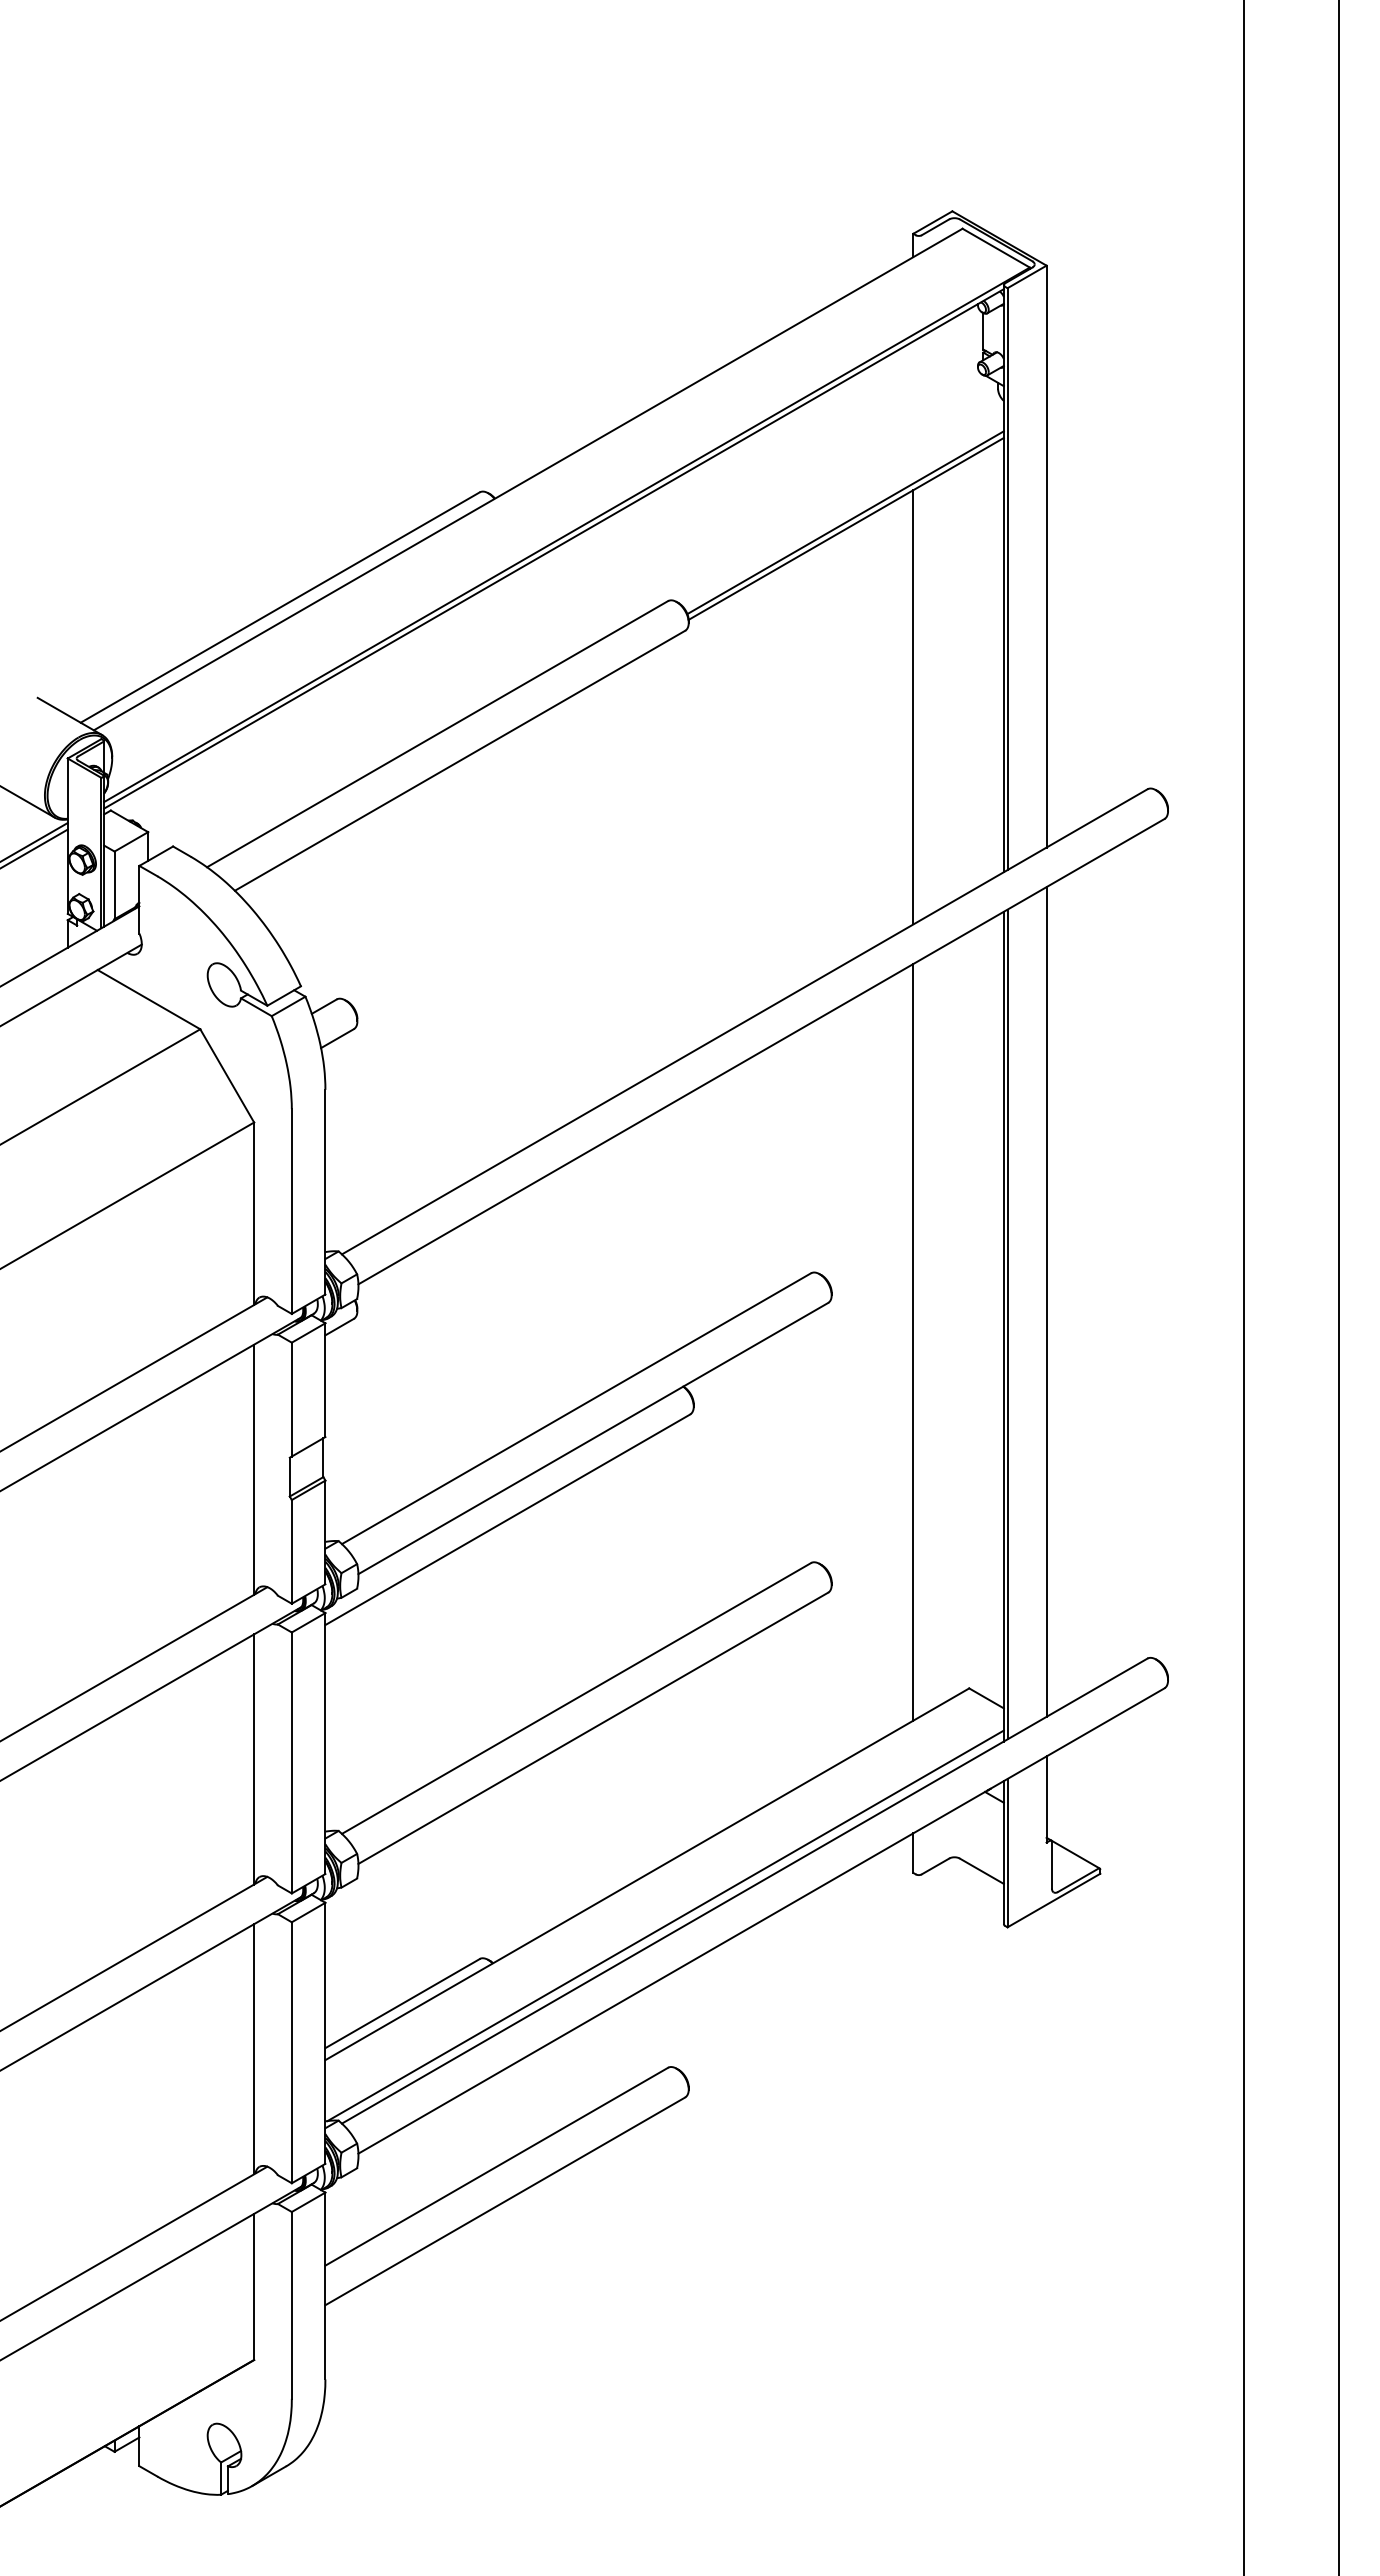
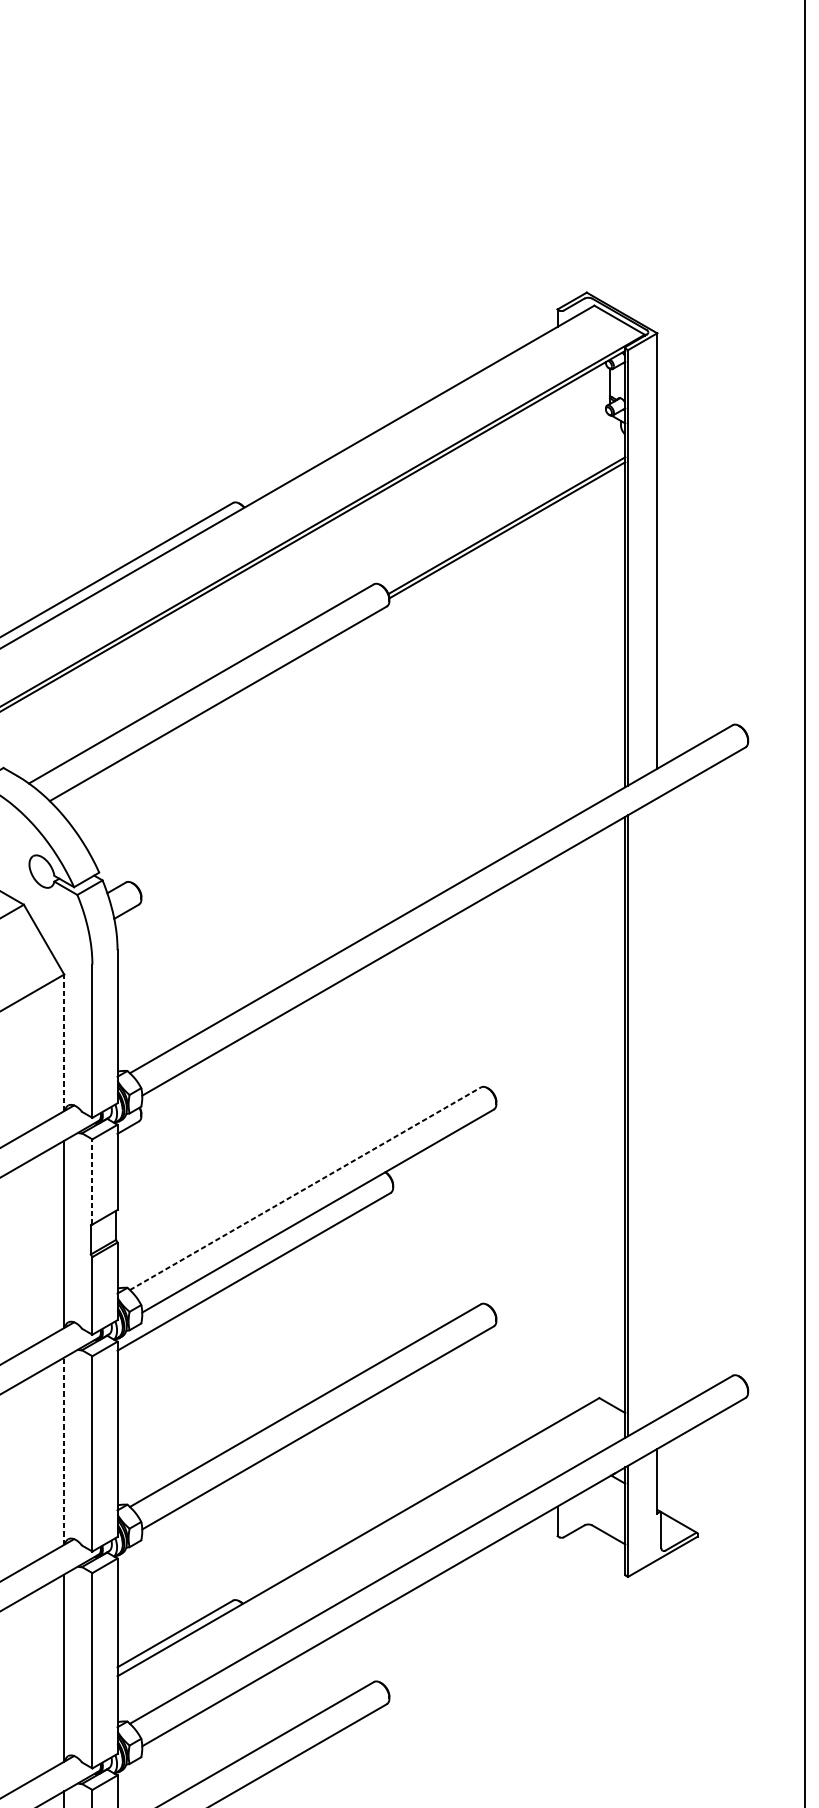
line: (913, 707) -> (557, 663), removed
line: (254, 1213) -> (64, 1042), solid -> dashed
line: (1046, 1301) -> (657, 1108), removed
line: (913, 1342) -> (557, 1139), removed
line: (291, 1399) -> (92, 1181), solid -> dashed
line: (576, 1408) -> (305, 1188), solid -> dashed
line: (254, 1758) -> (64, 1450), solid -> dashed
line: (665, 1925) -> (372, 1575), removed

